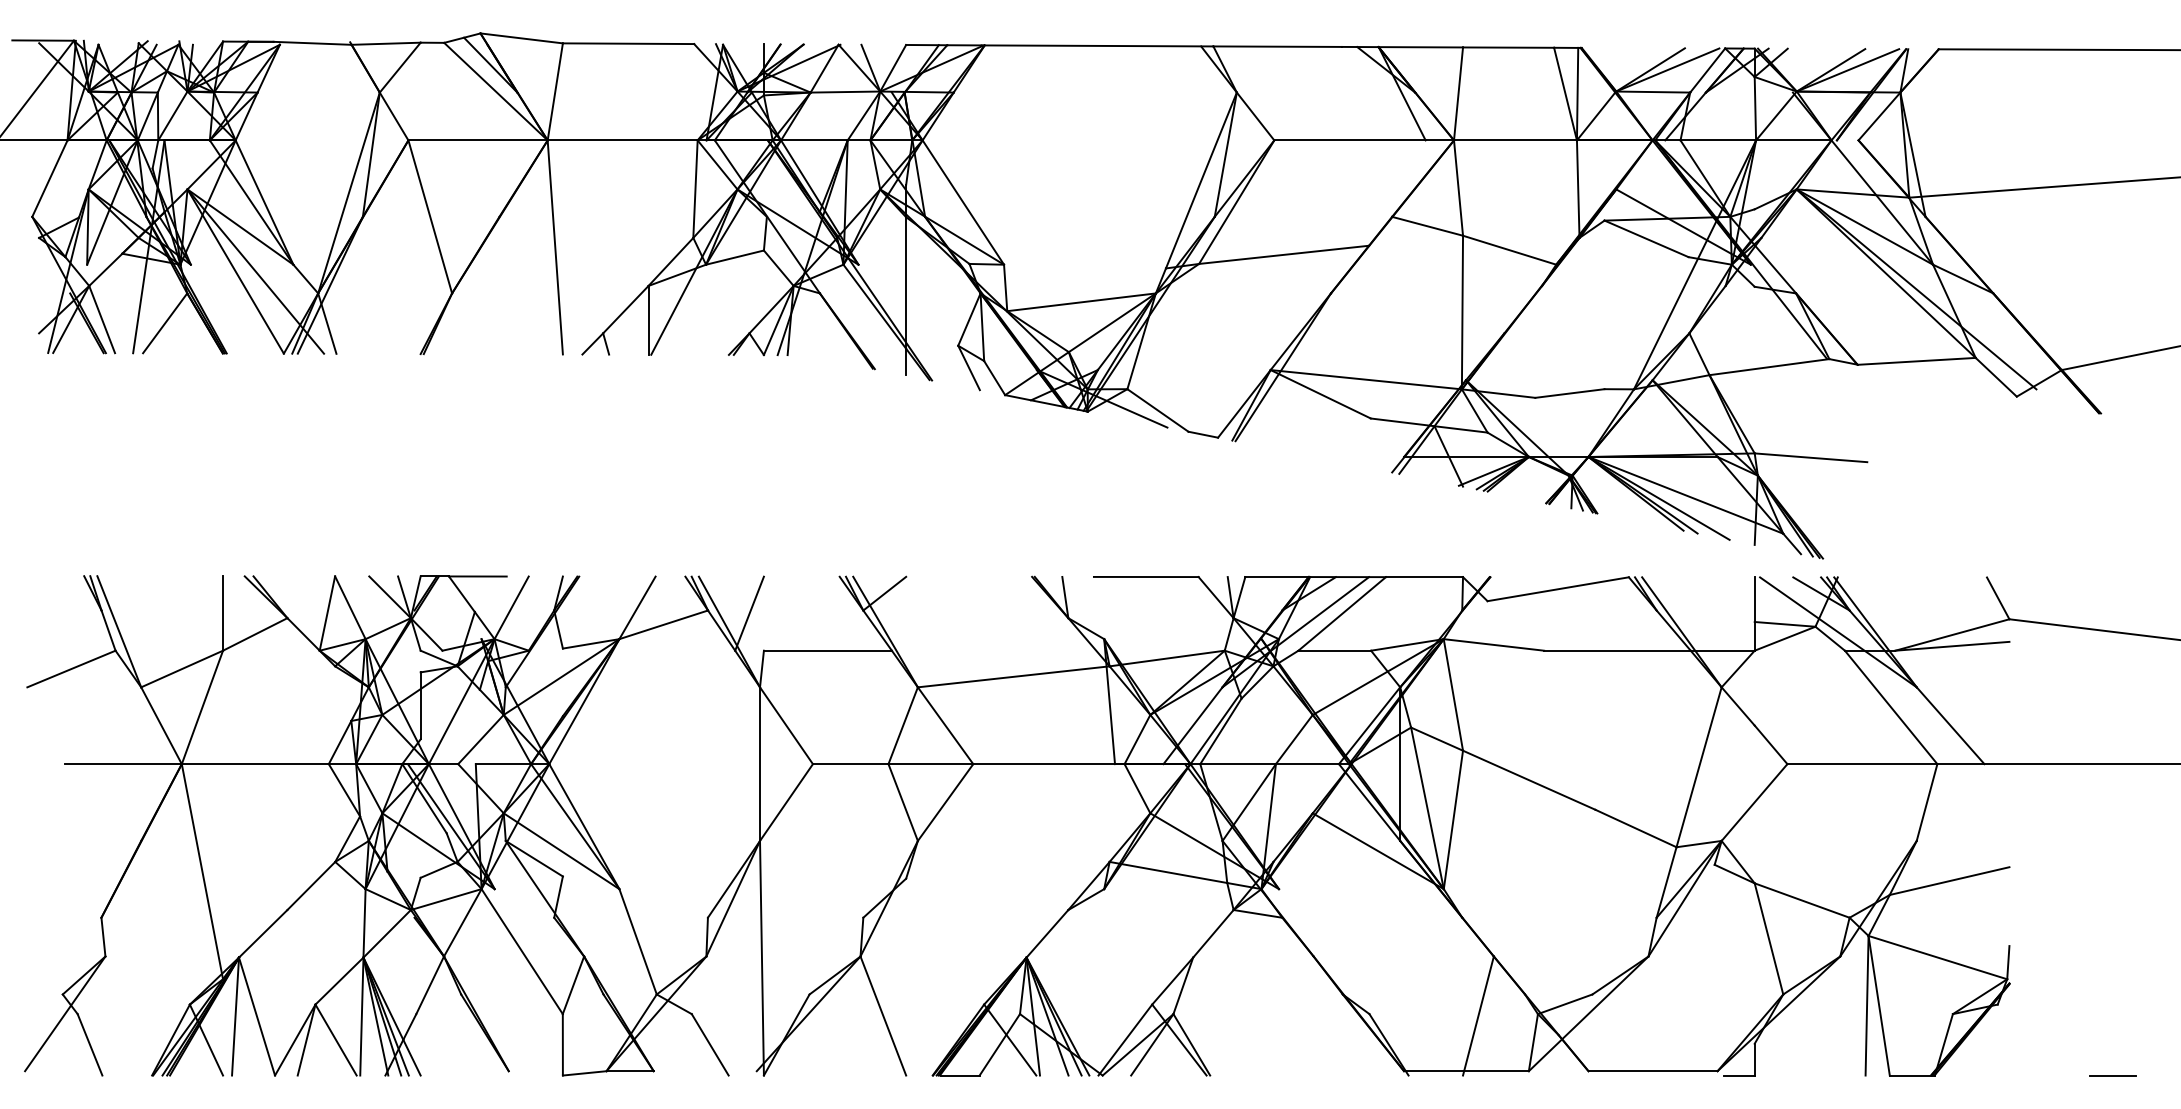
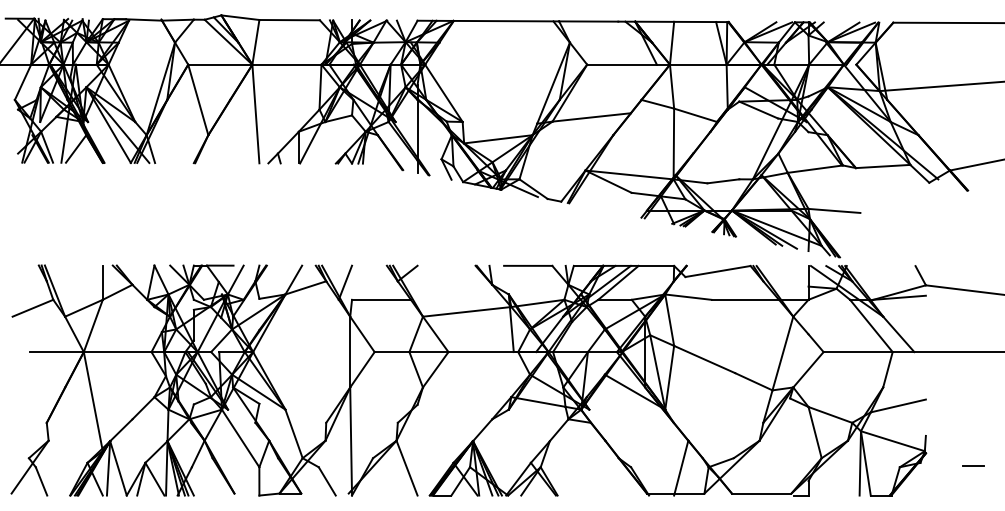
line: (2112, 1075) -> (973, 465), moved

